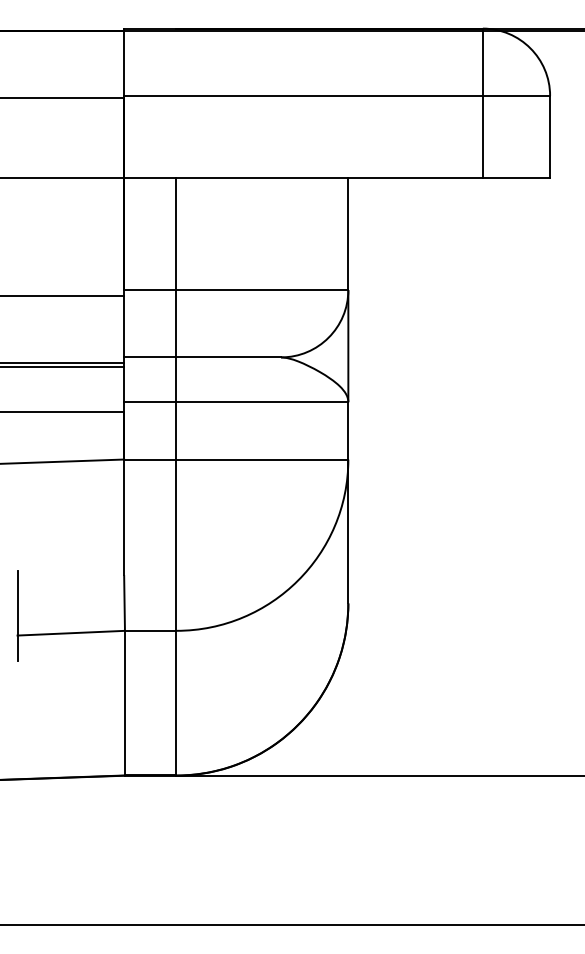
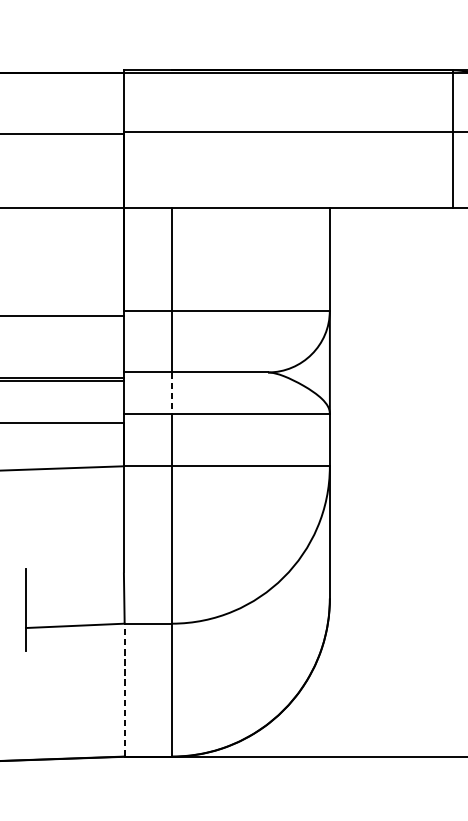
line: (176, 380) -> (171, 393), solid -> dashed
line: (124, 702) -> (124, 689), solid -> dashed

